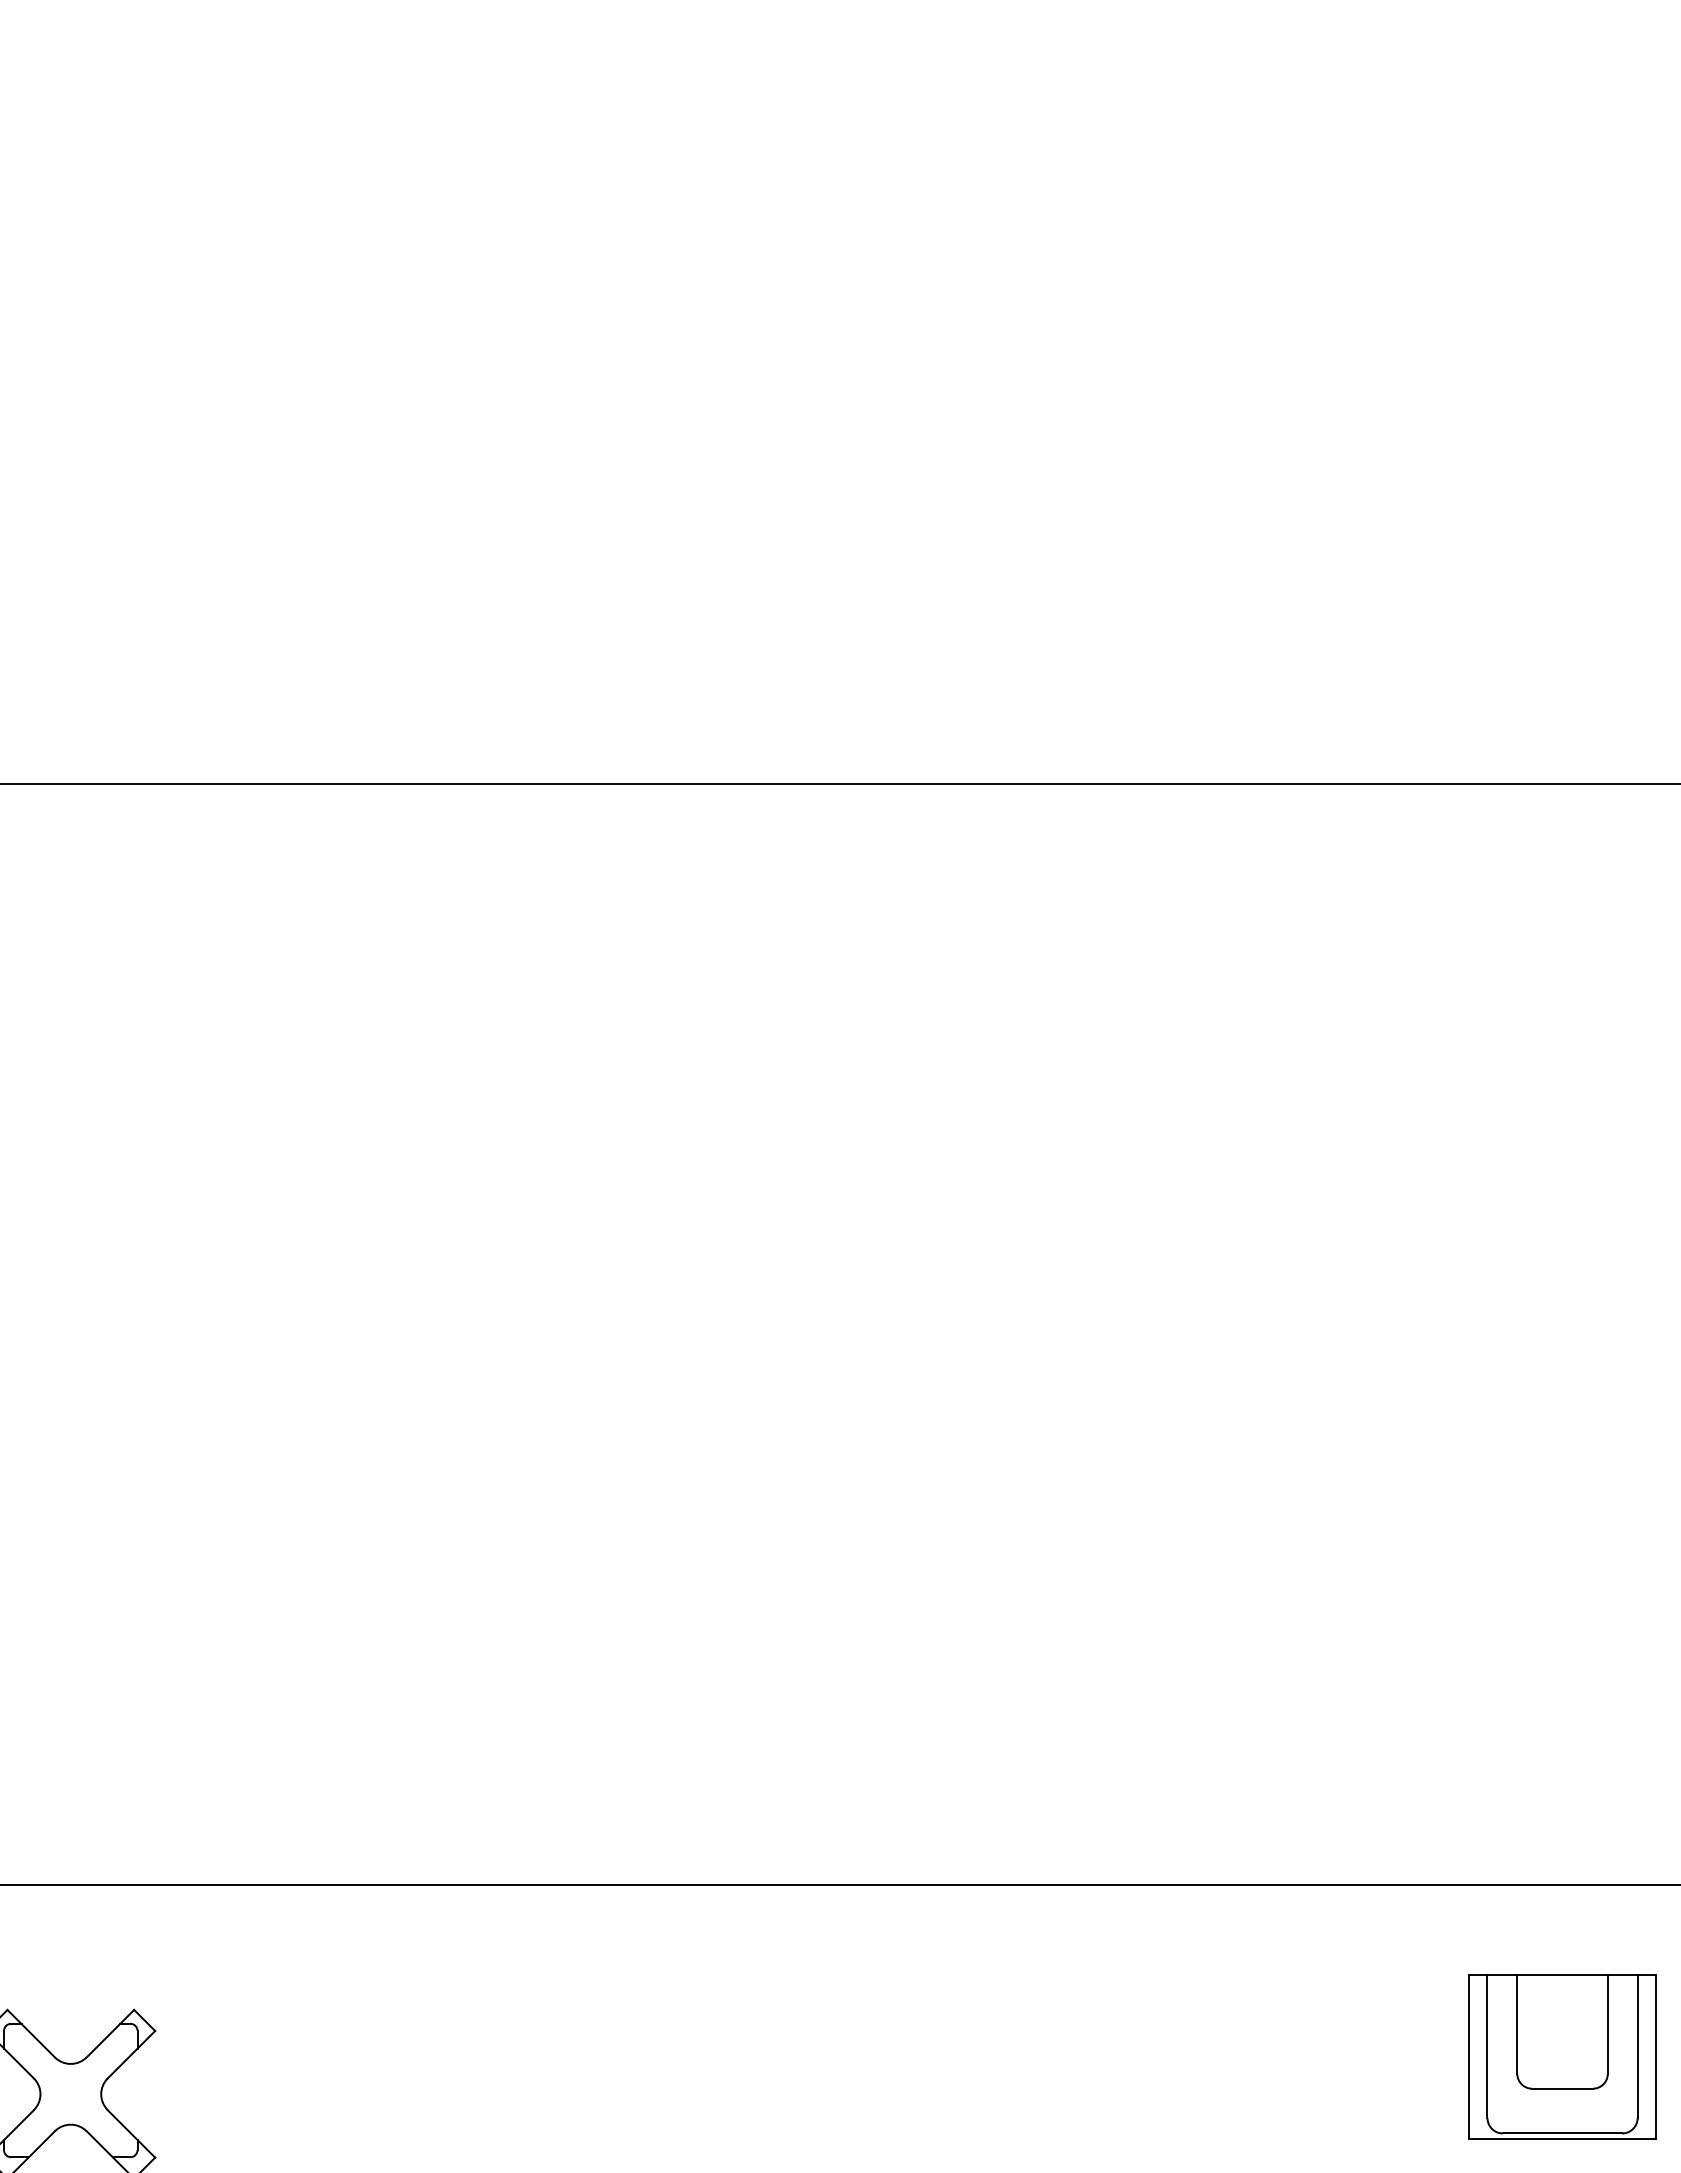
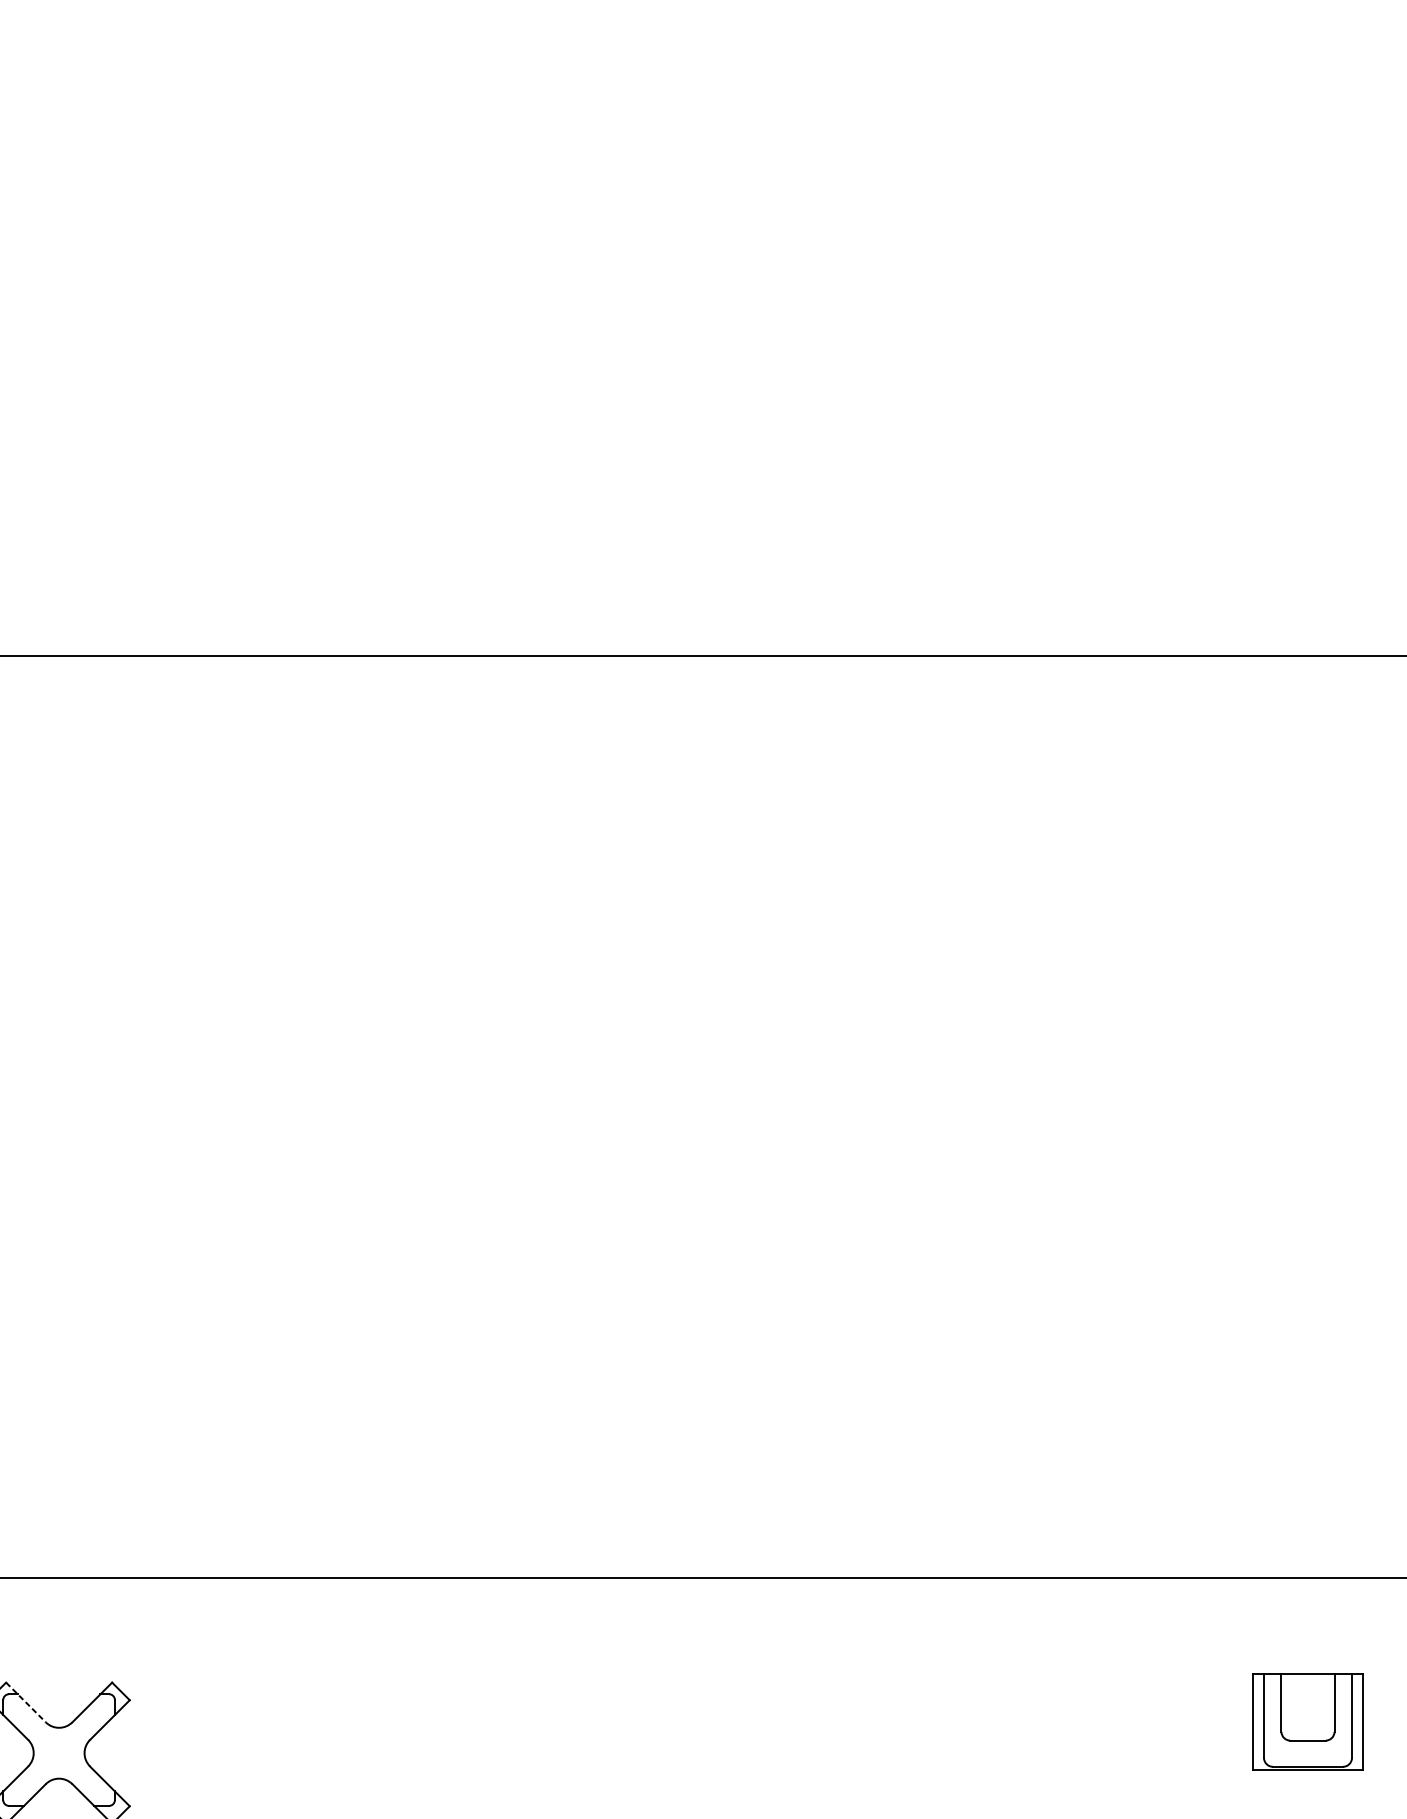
line: (31, 2033) -> (26, 1702), solid -> dashed
part: (1562, 2056) -> (1307, 1721), size x0.7

